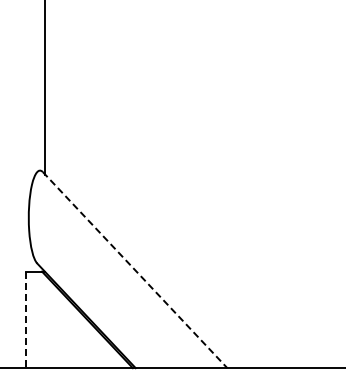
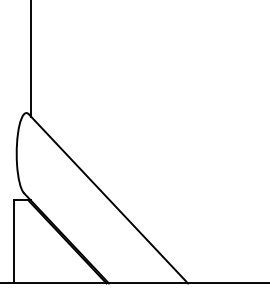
line: (135, 270) -> (108, 199), dashed -> solid
line: (25, 320) -> (13, 242), dashed -> solid

